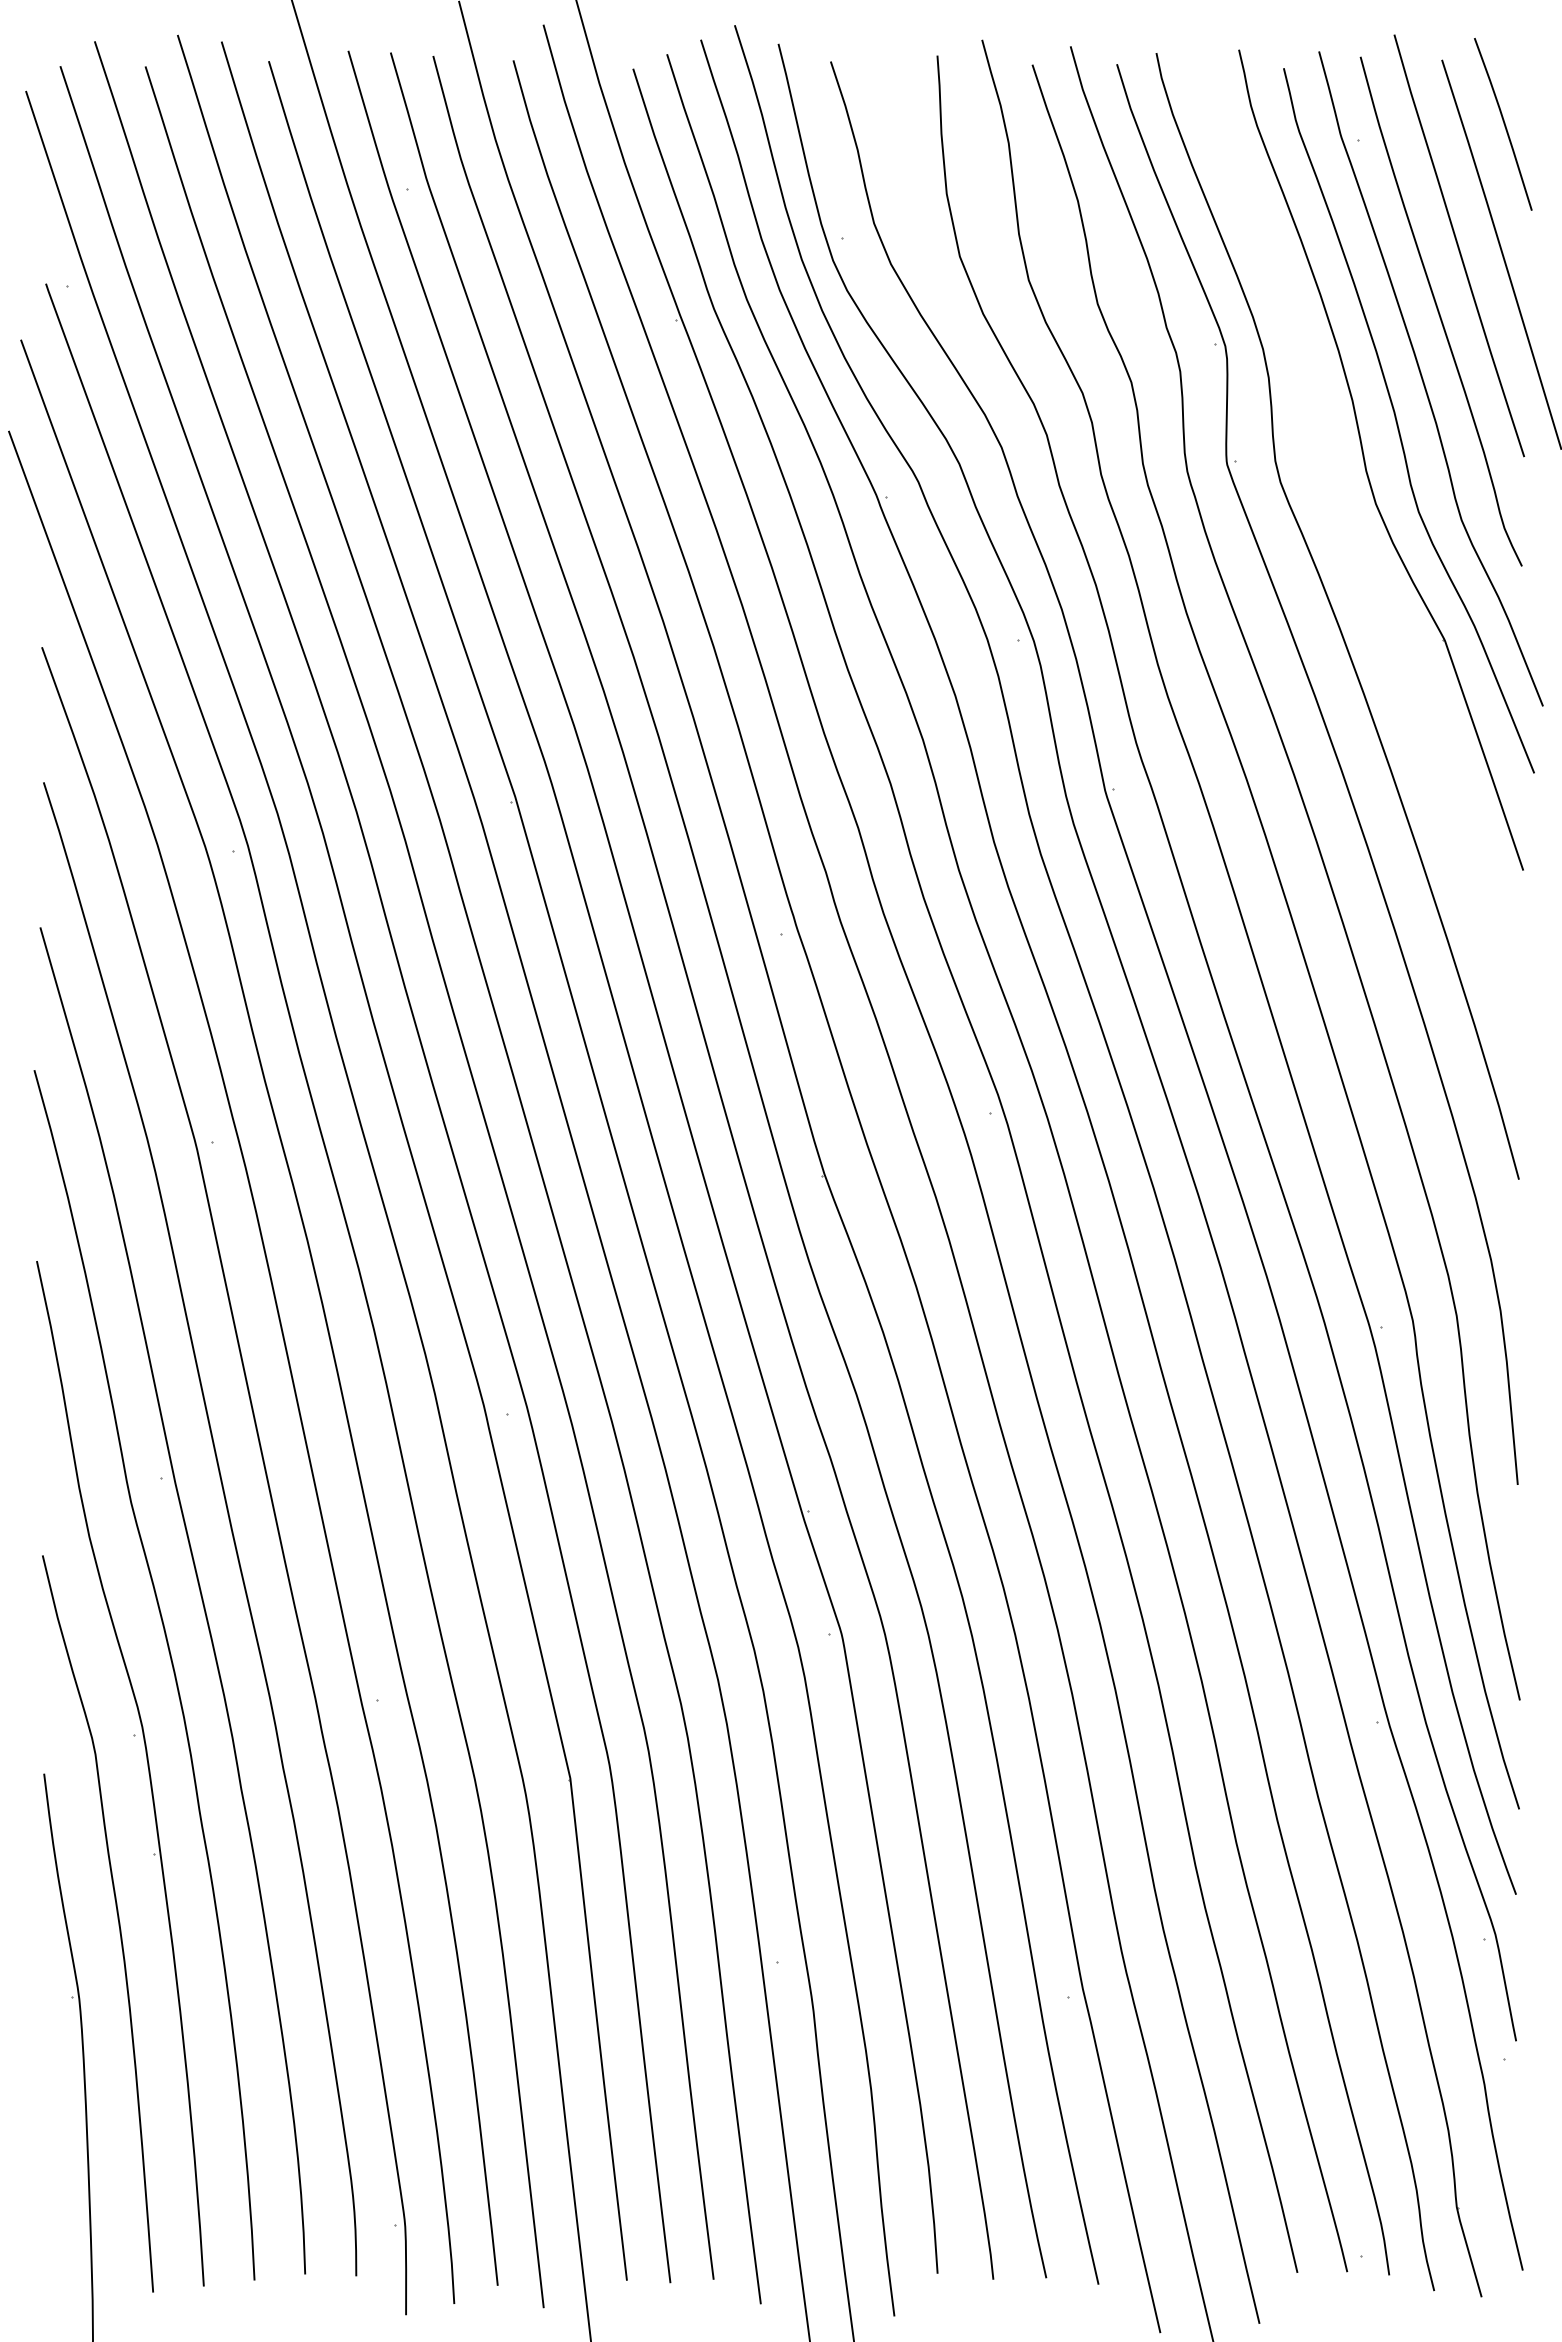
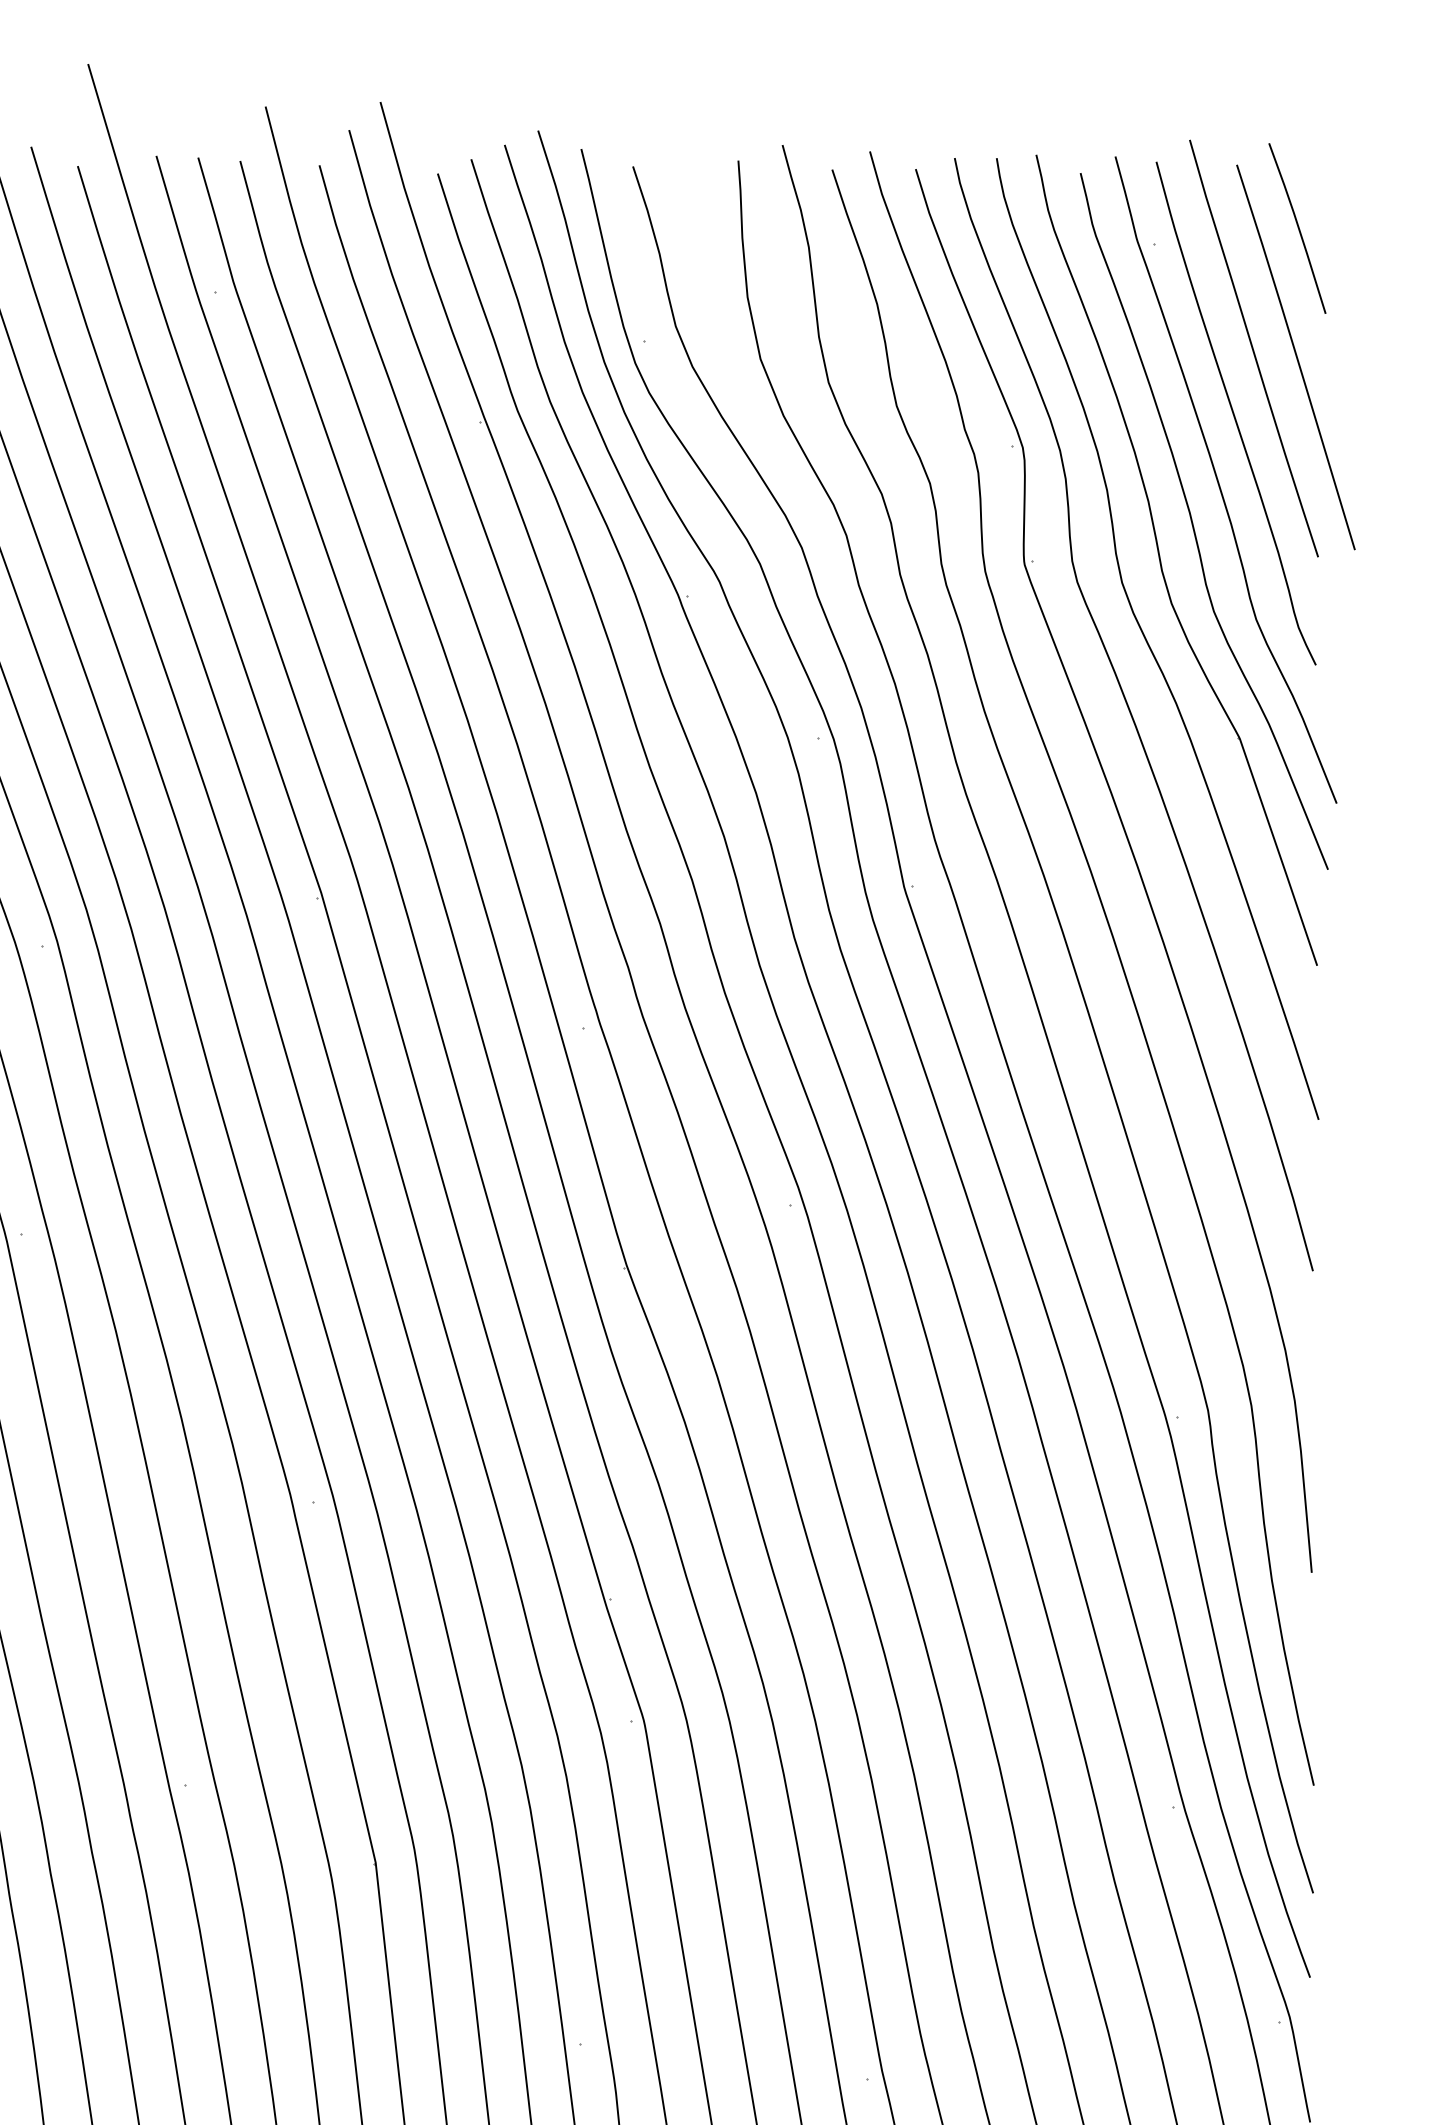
curve: (1352, 543) -> (1148, 642), added

